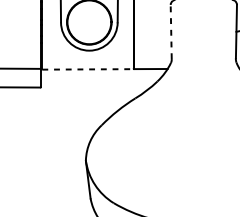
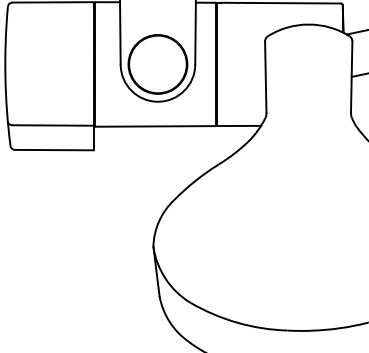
line: (171, 32) -> (265, 77), dashed -> solid
line: (87, 69) -> (155, 126), dashed -> solid

